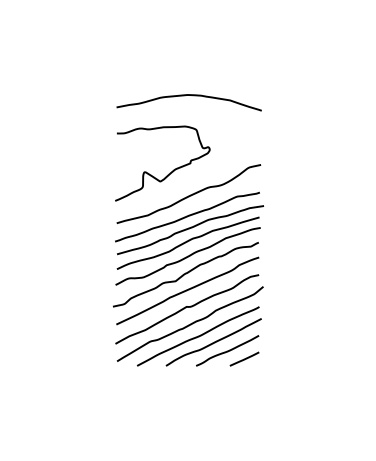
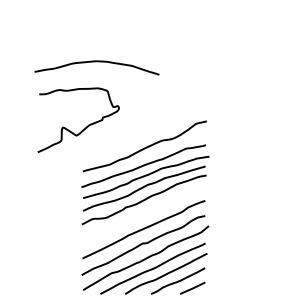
curve: (185, 96) -> (93, 62), moved
curve: (168, 173) -> (83, 128), moved
curve: (185, 274) -> (141, 215), removed

